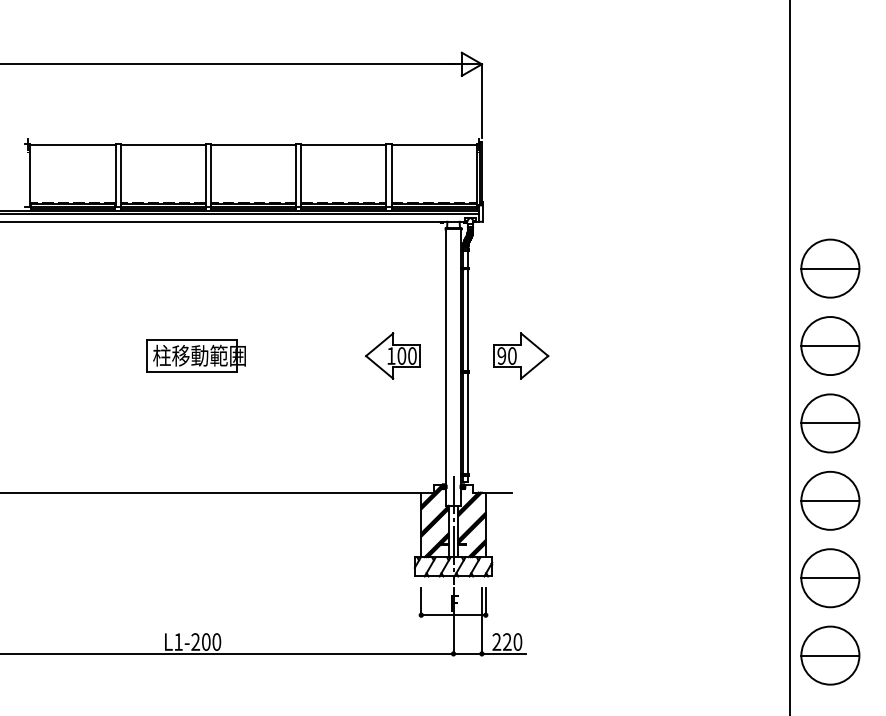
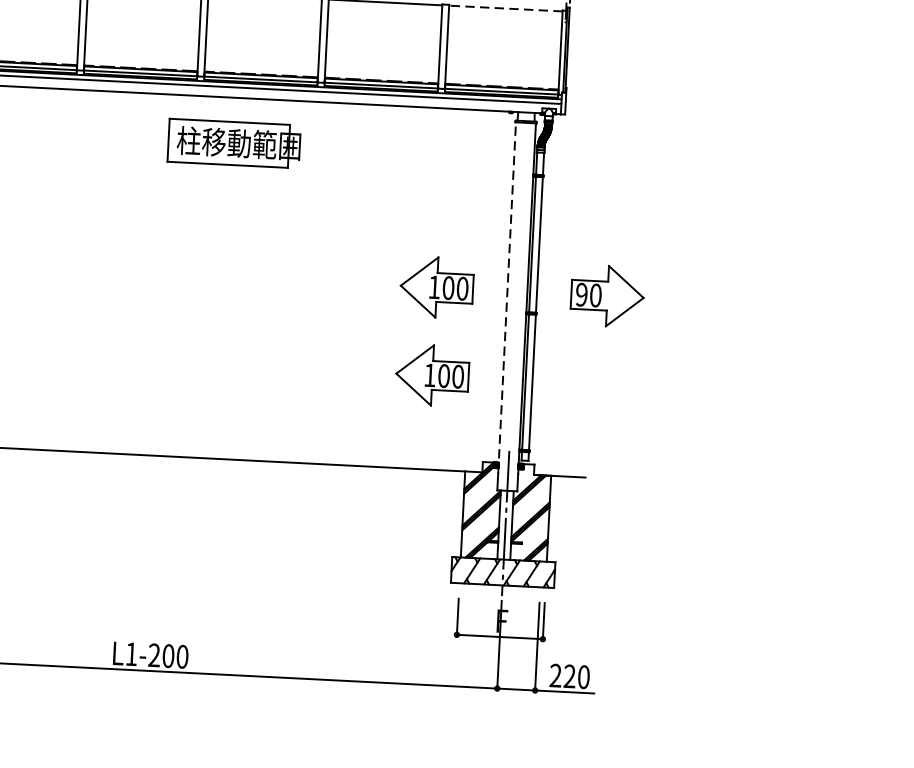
line: (434, 144) -> (506, 8), solid -> dashed
part: (195, 355) -> (233, 142), moved
line: (446, 361) -> (507, 298), solid -> dashed
part: (392, 421) -> (431, 374), added

